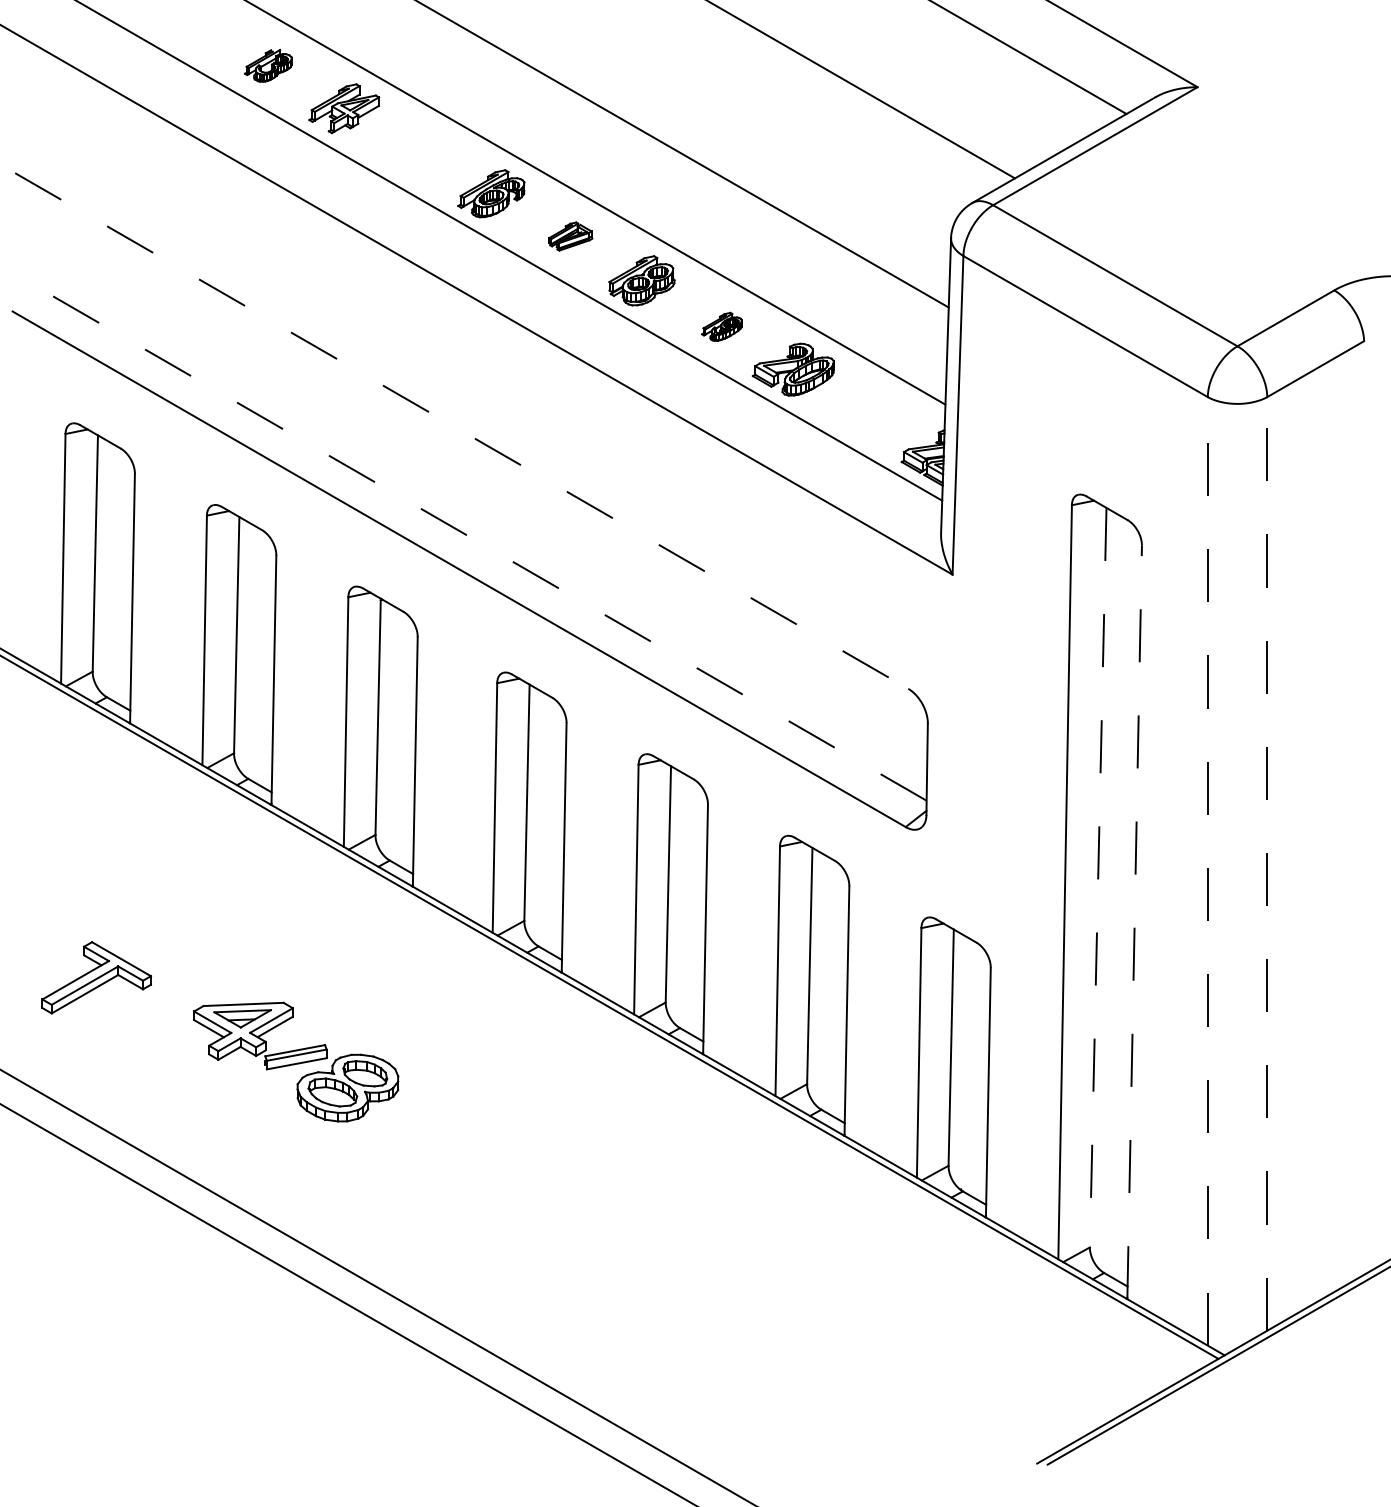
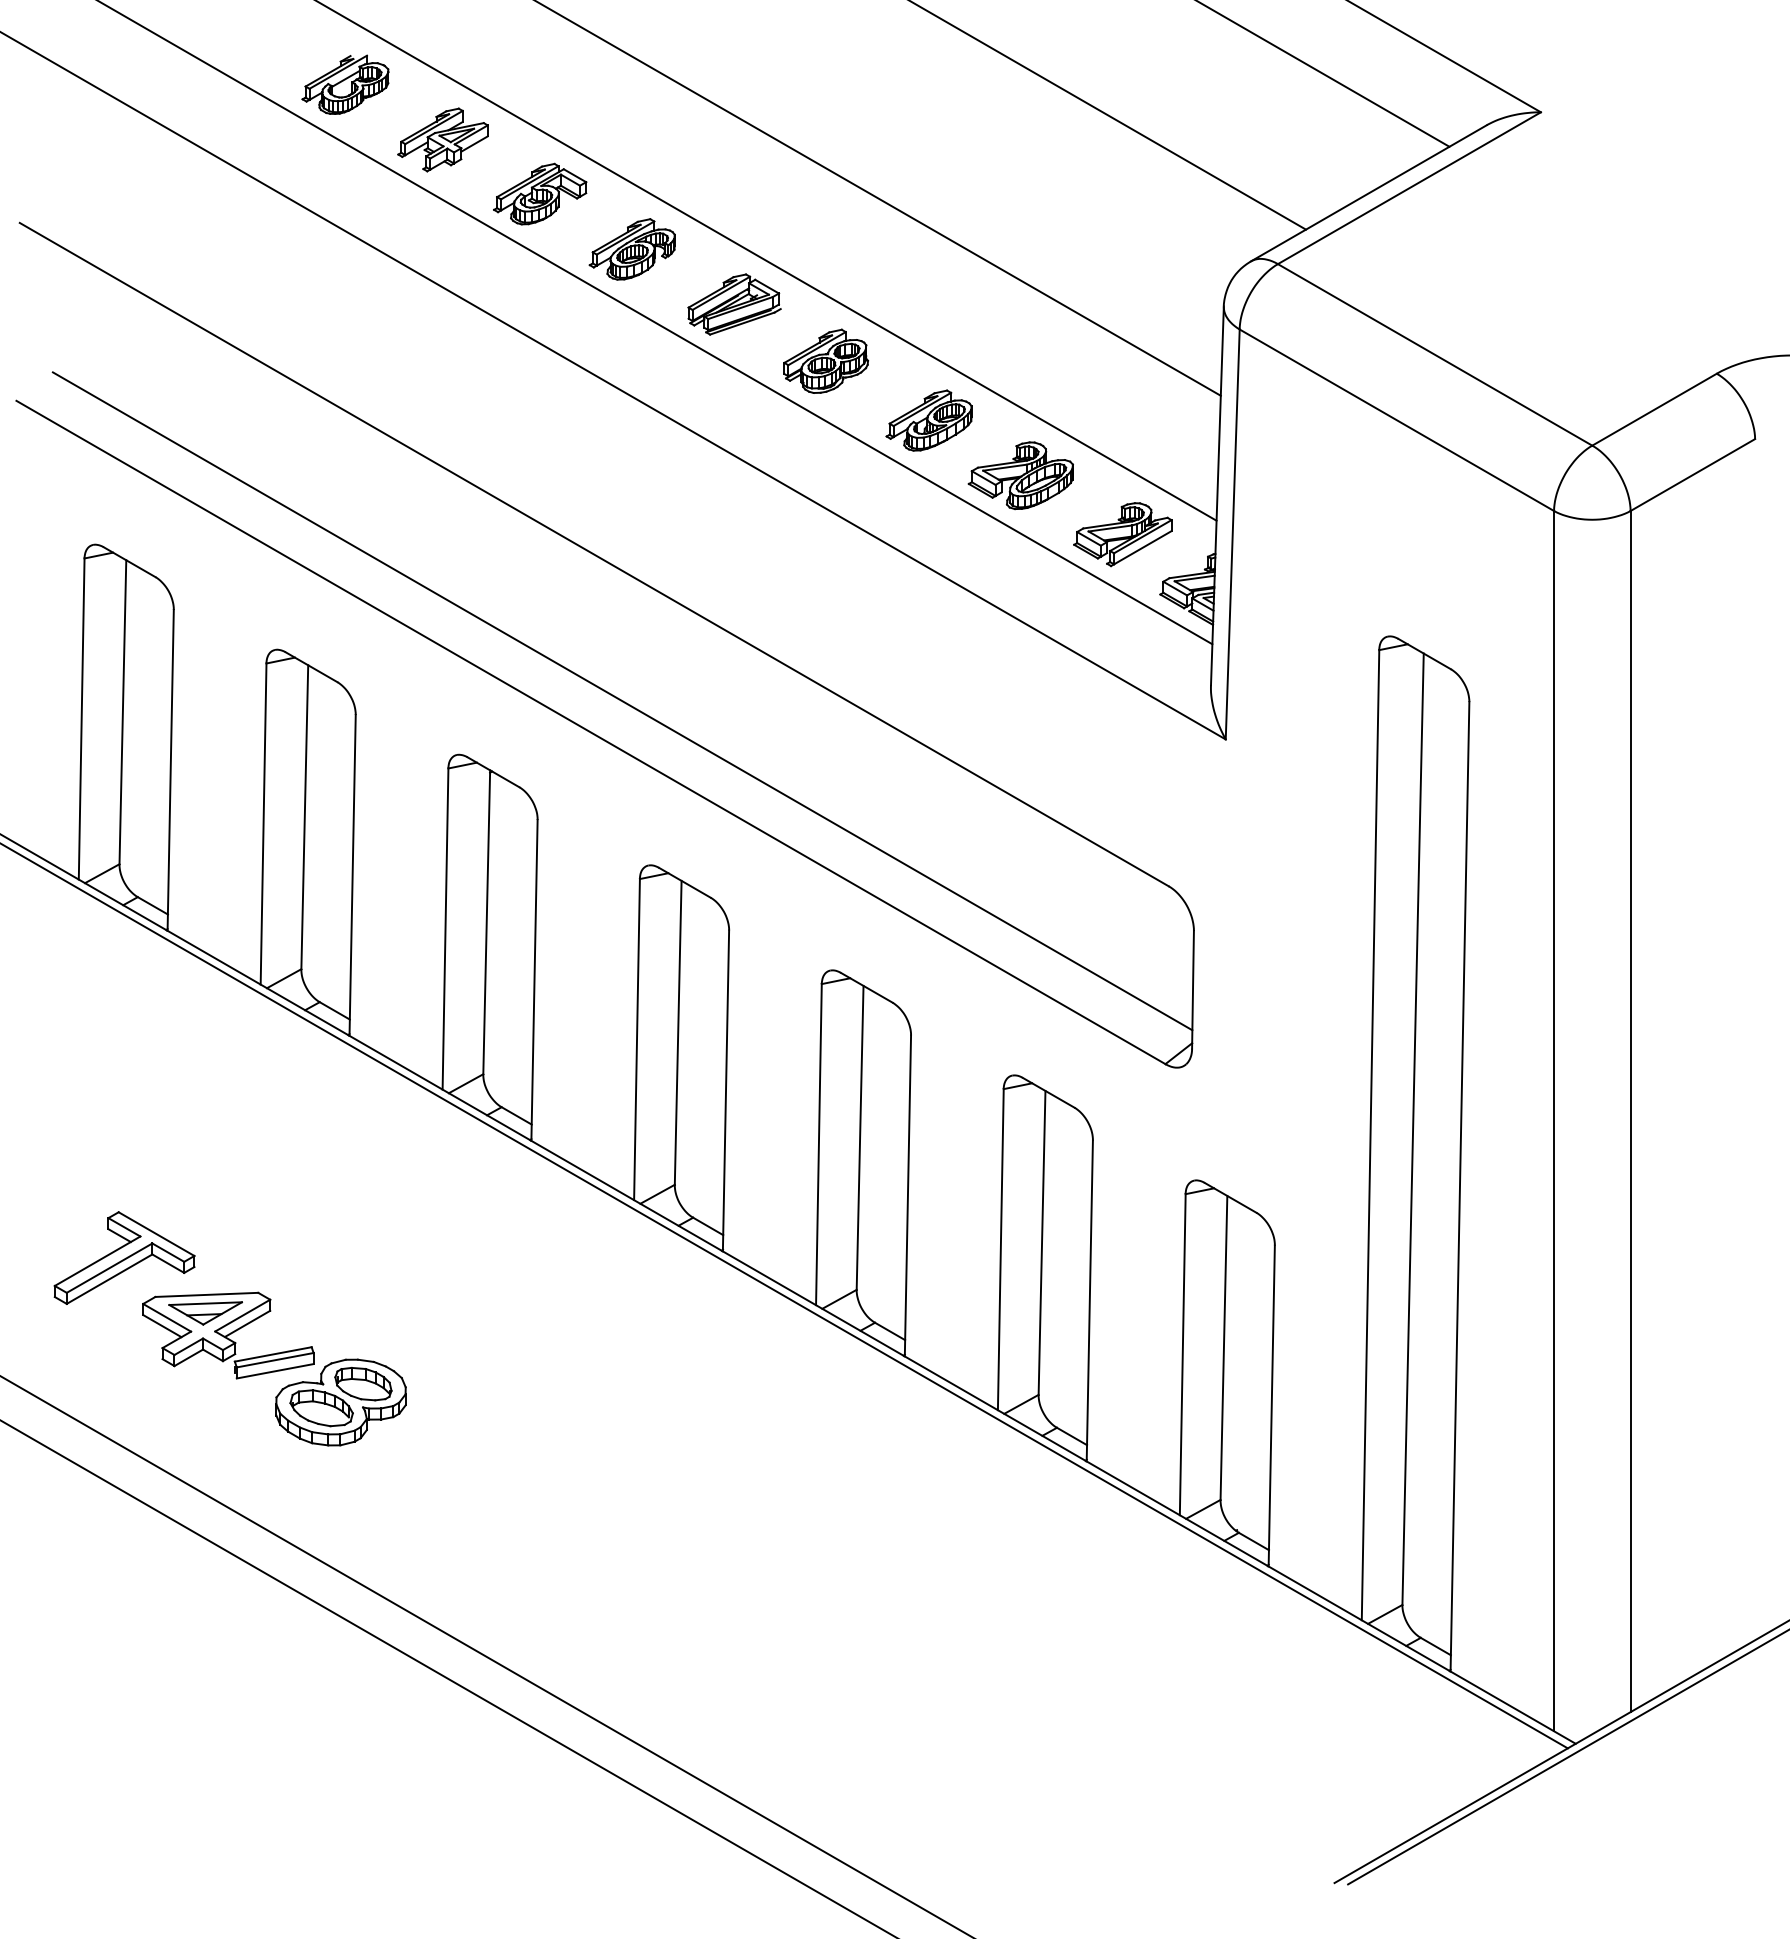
part: (268, 65) -> (345, 84), size x1.43
part: (419, 150) -> (539, 193), added
part: (570, 236) -> (734, 304), size x1.67
part: (721, 326) -> (928, 420), size x1.67
part: (872, 415) -> (1122, 534), added
line: (461, 431) -> (593, 555), dashed -> solid
line: (483, 544) -> (622, 700), dashed -> solid
line: (1267, 863) -> (1630, 1111), dashed -> solid
line: (1207, 870) -> (1553, 1120), dashed -> solid
line: (1098, 877) -> (1413, 1129), dashed -> solid
line: (1134, 922) -> (1459, 1186), dashed -> solid
part: (296, 1061) -> (274, 1368), moved

